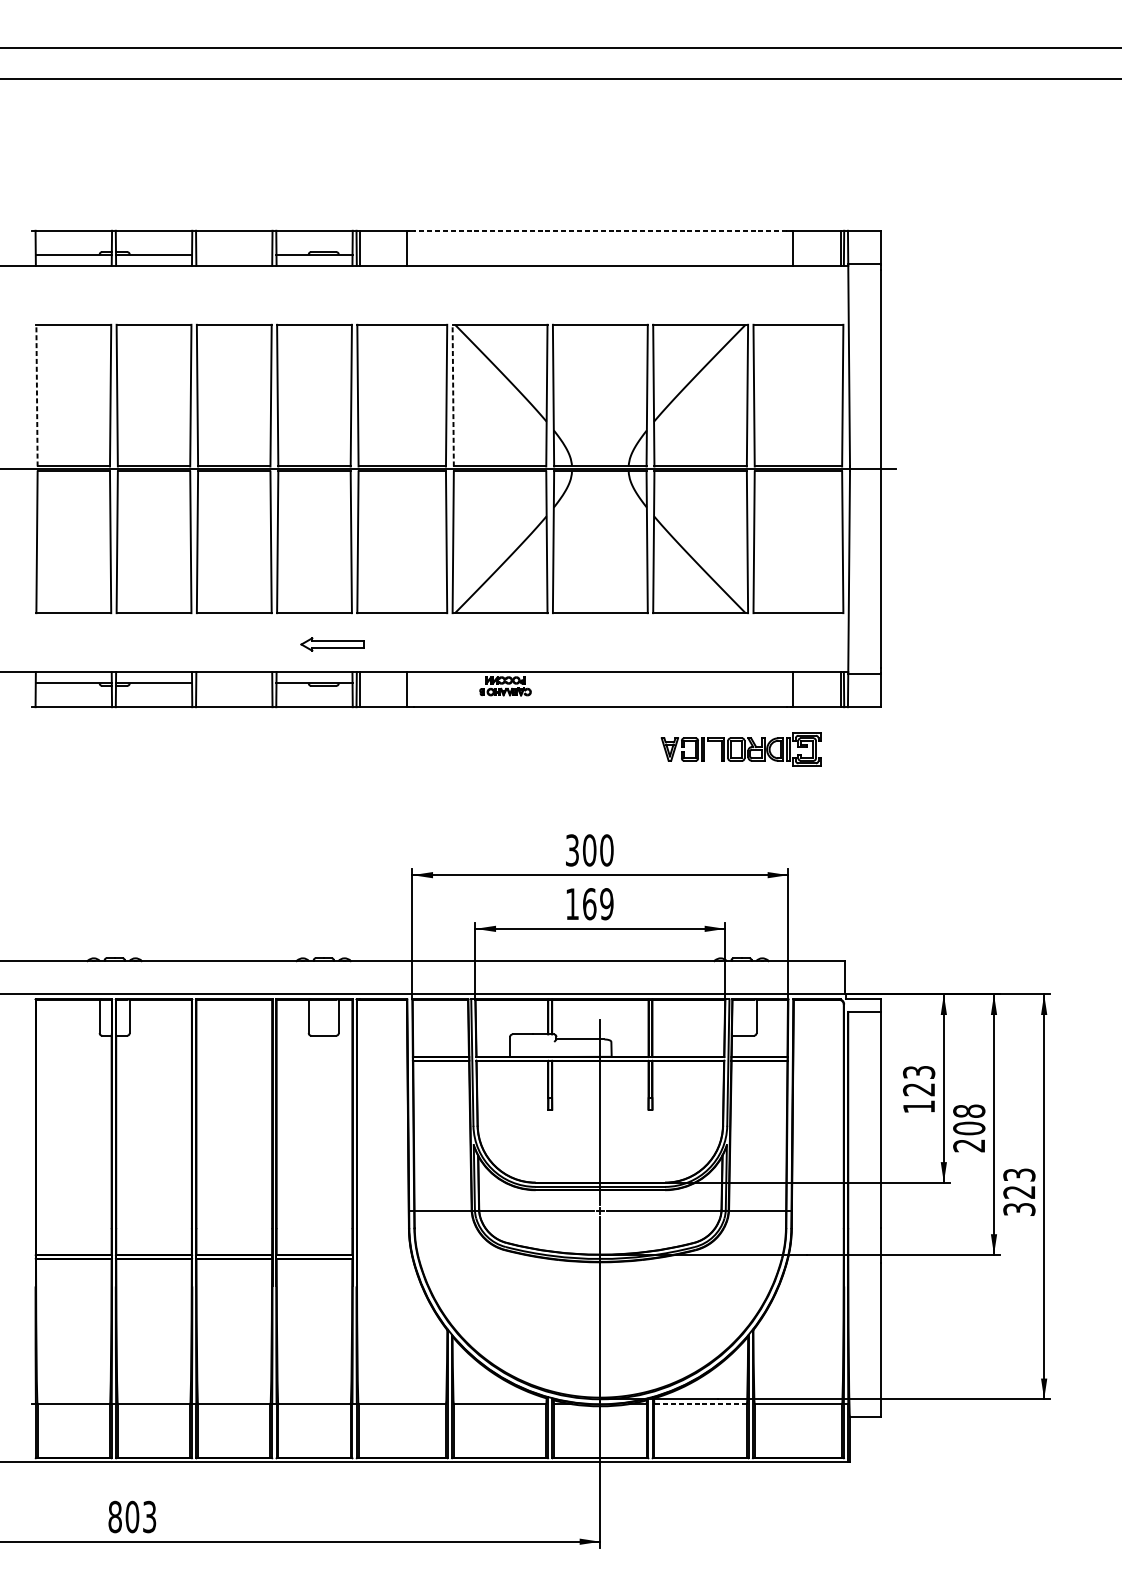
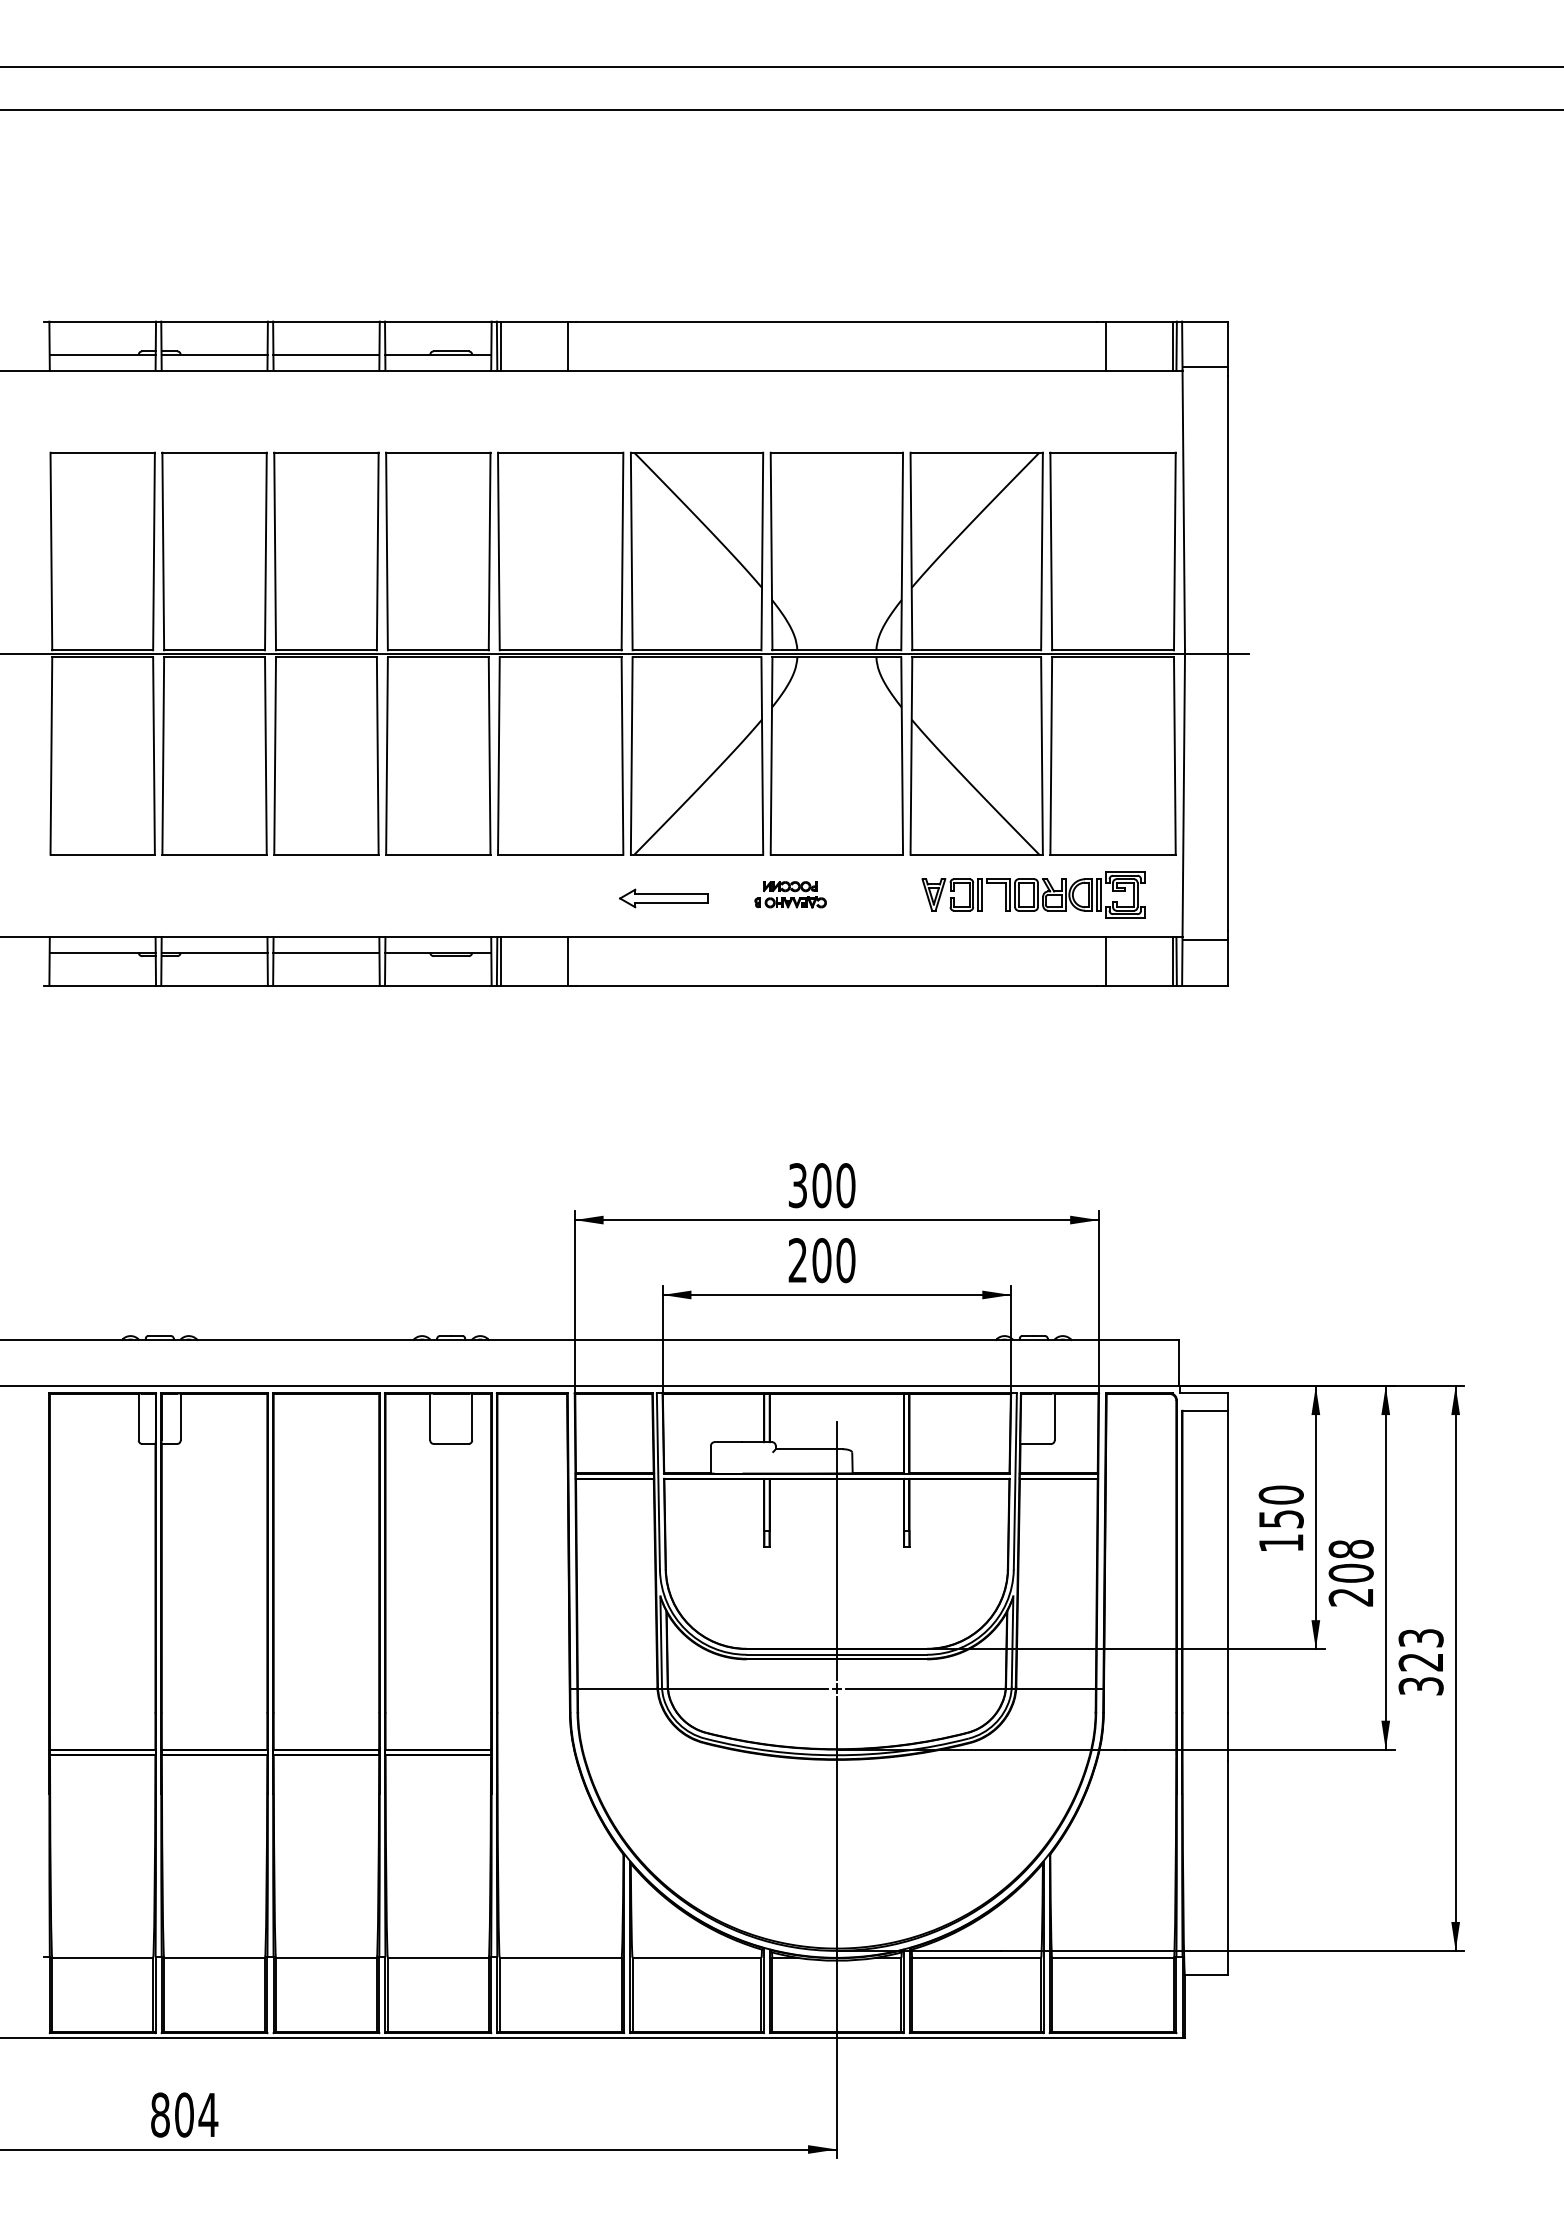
line: (600, 230) -> (836, 321), dashed -> solid
line: (234, 254) -> (326, 354), added
line: (37, 395) -> (51, 551), dashed -> solid
line: (453, 395) -> (631, 551), dashed -> solid
part: (332, 644) -> (663, 898), moved
line: (234, 683) -> (326, 952), added
part: (505, 686) -> (790, 894), moved
part: (741, 749) -> (1033, 894), moved
text: (589, 904) -> (821, 1260), 169 -> 200
text: (918, 1080) -> (1280, 1506), 123 -> 150
line: (700, 1404) -> (976, 1957), dashed -> solid
text: (149, 1516) -> (208, 2114), 803 -> 804

